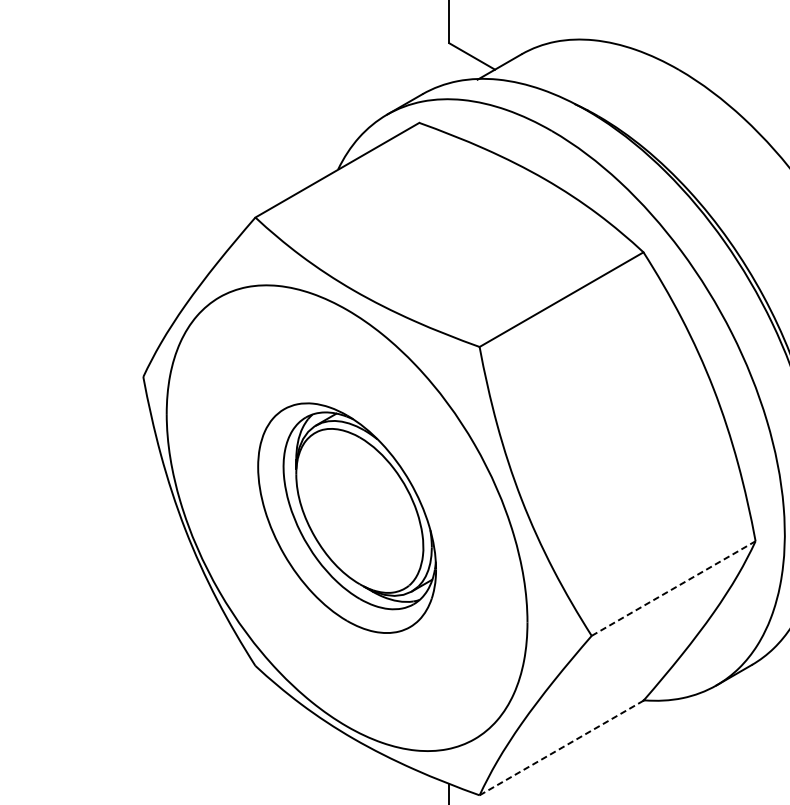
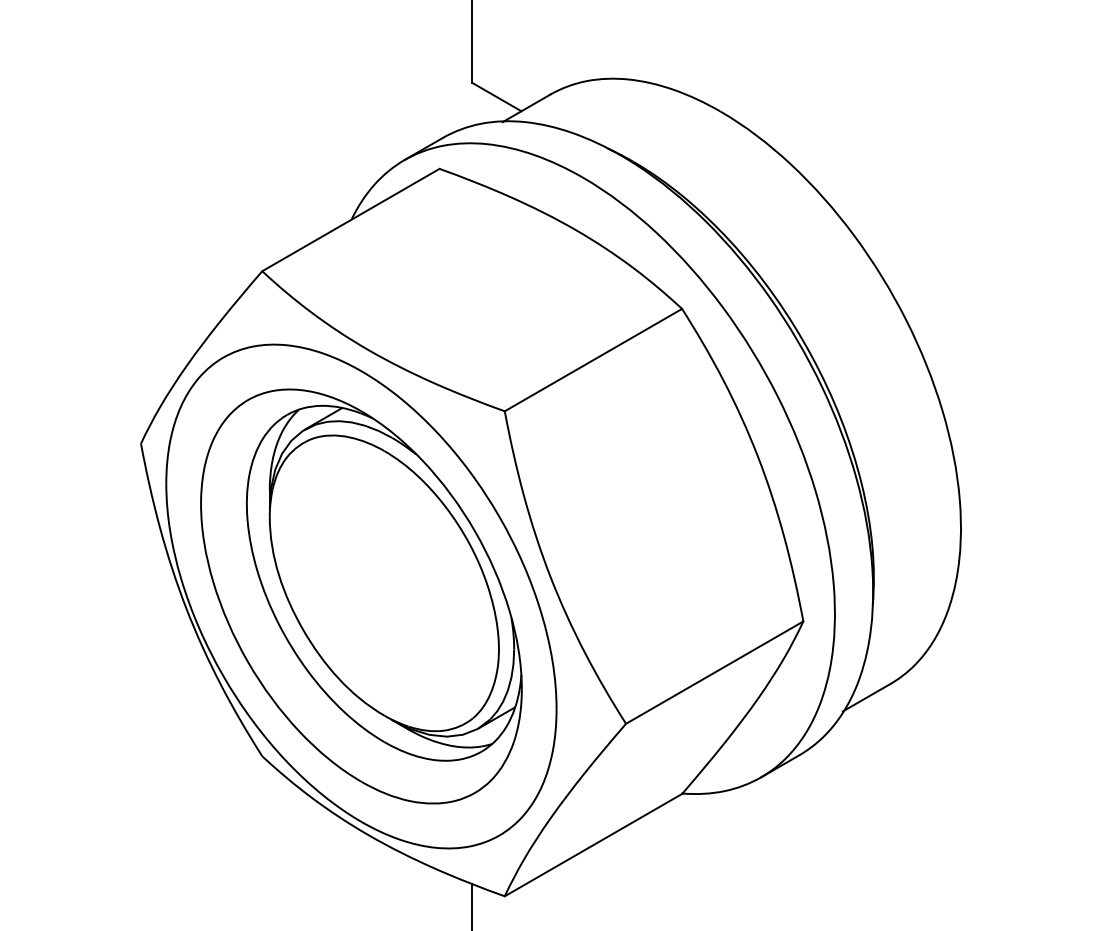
part: (347, 518) -> (361, 596), size x1.67
line: (674, 588) -> (715, 672), dashed -> solid
line: (561, 747) -> (593, 844), dashed -> solid

